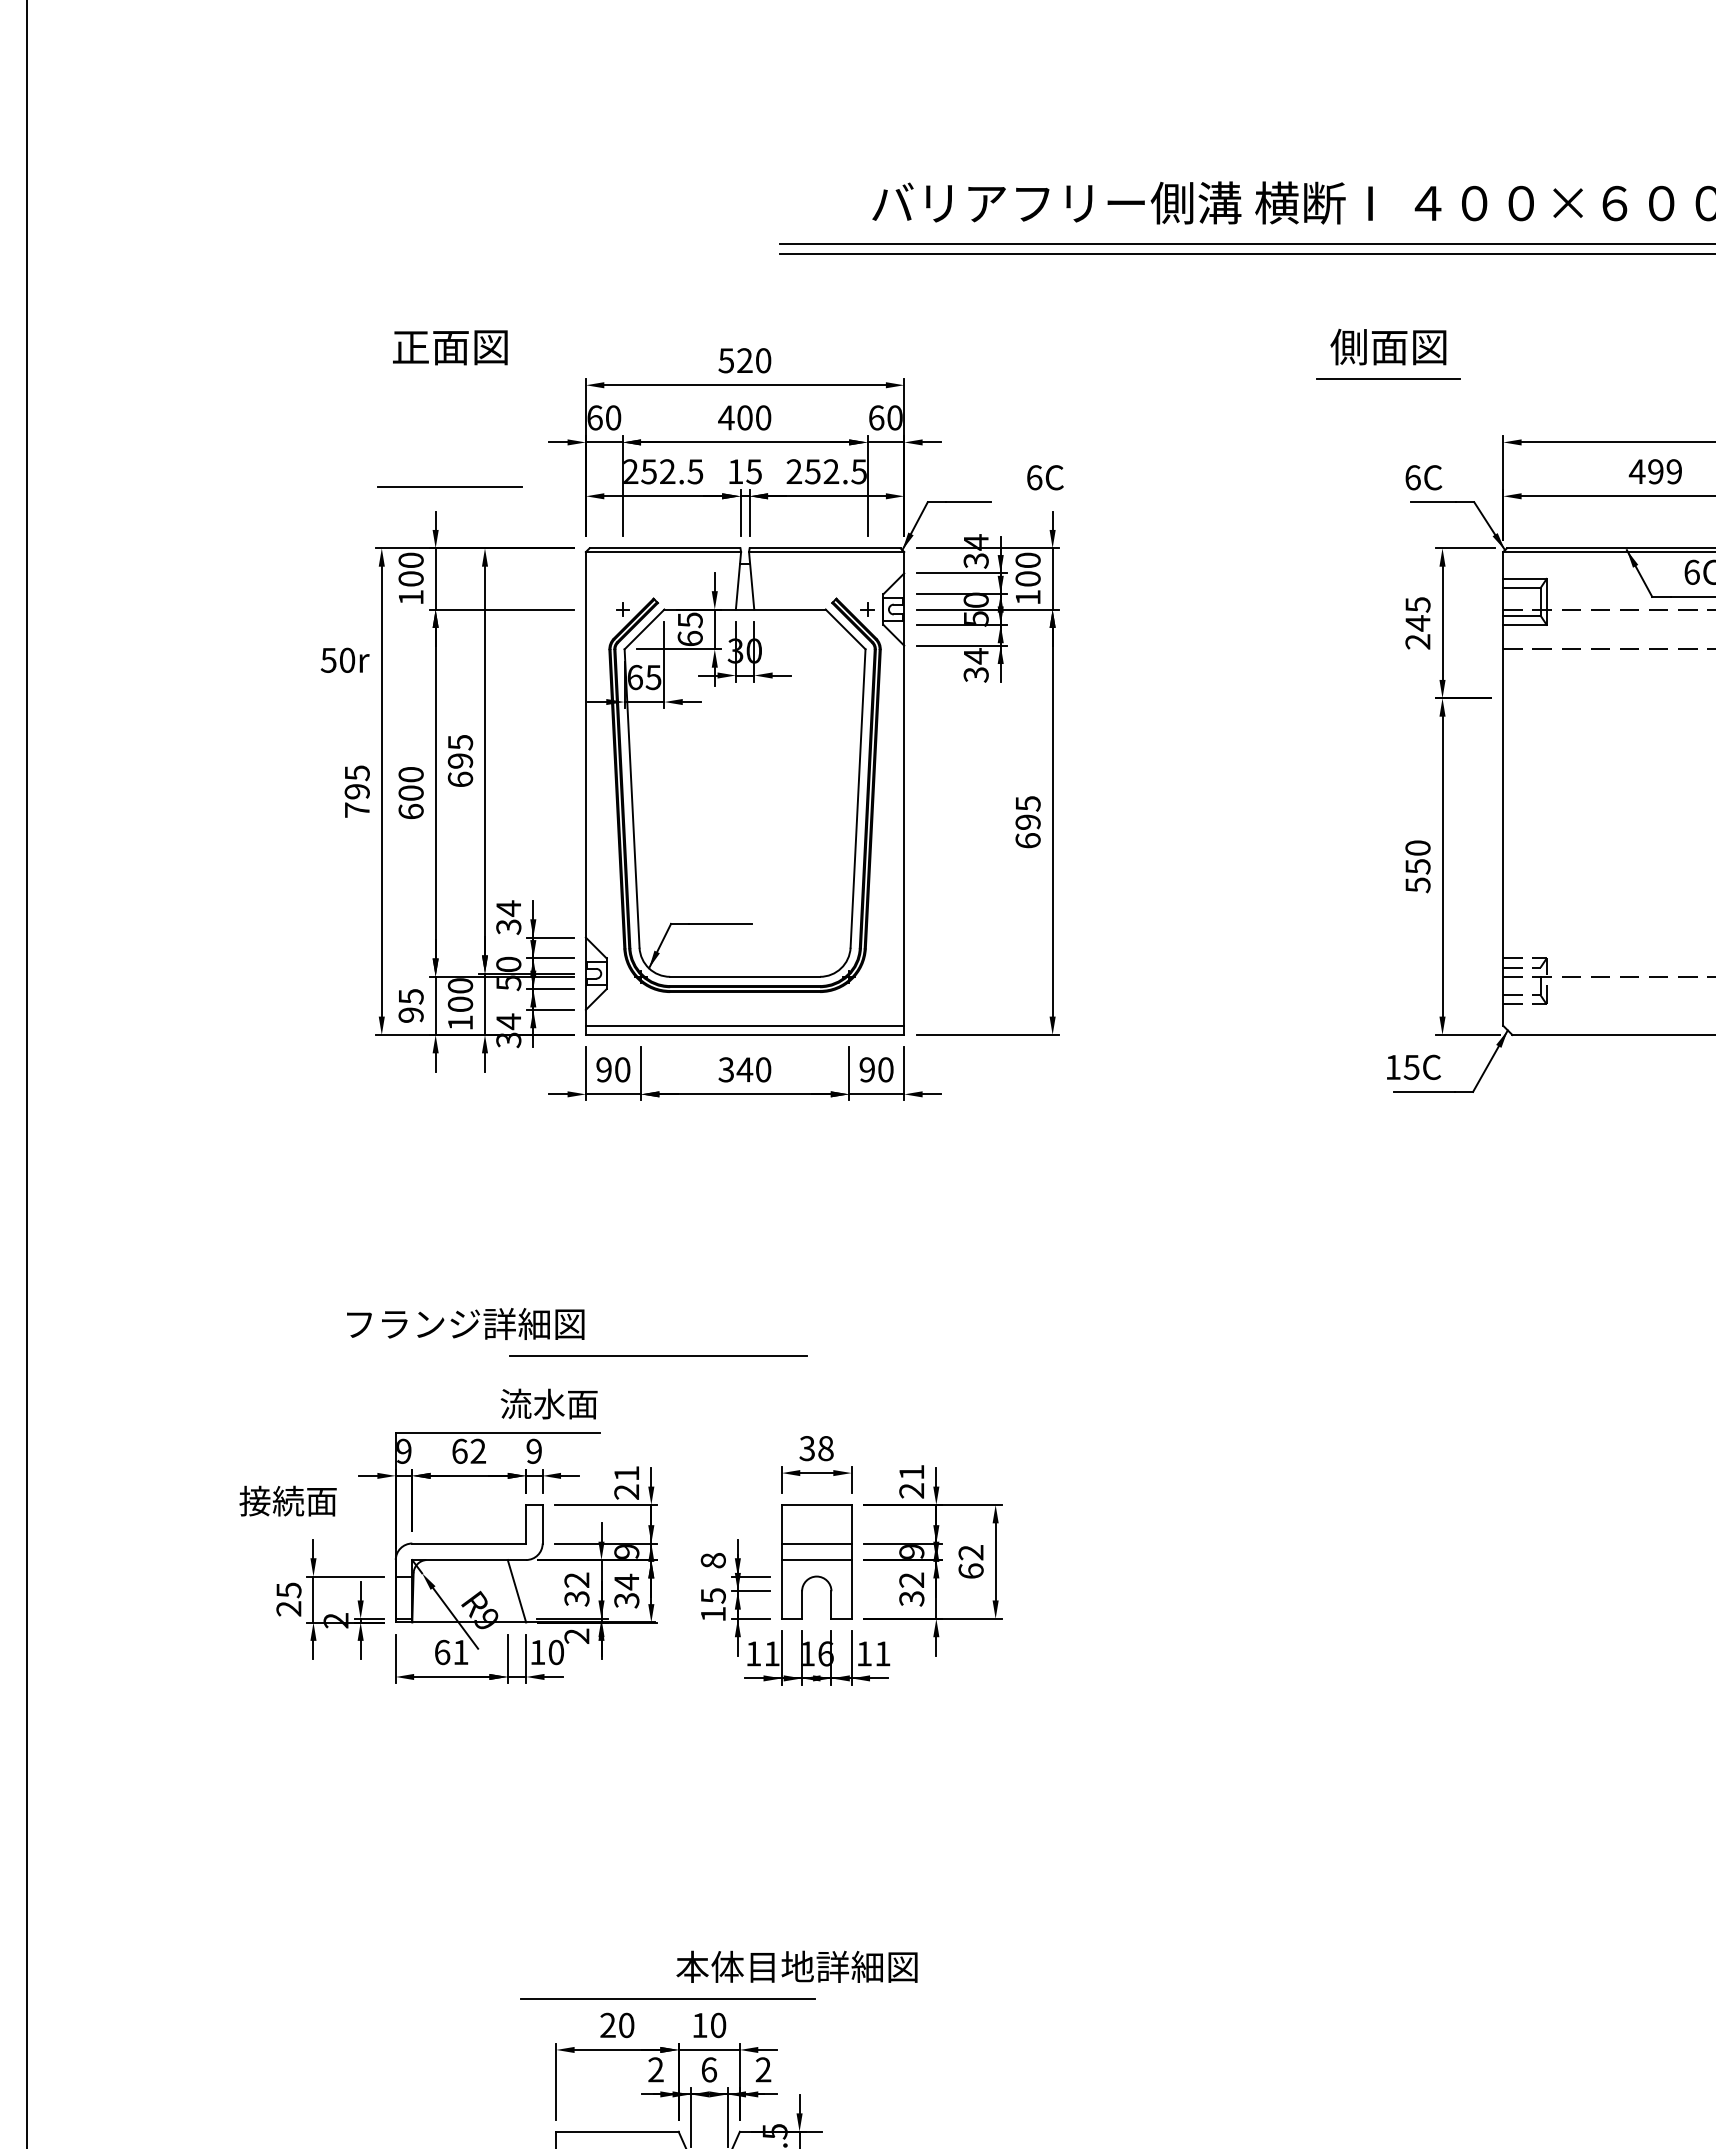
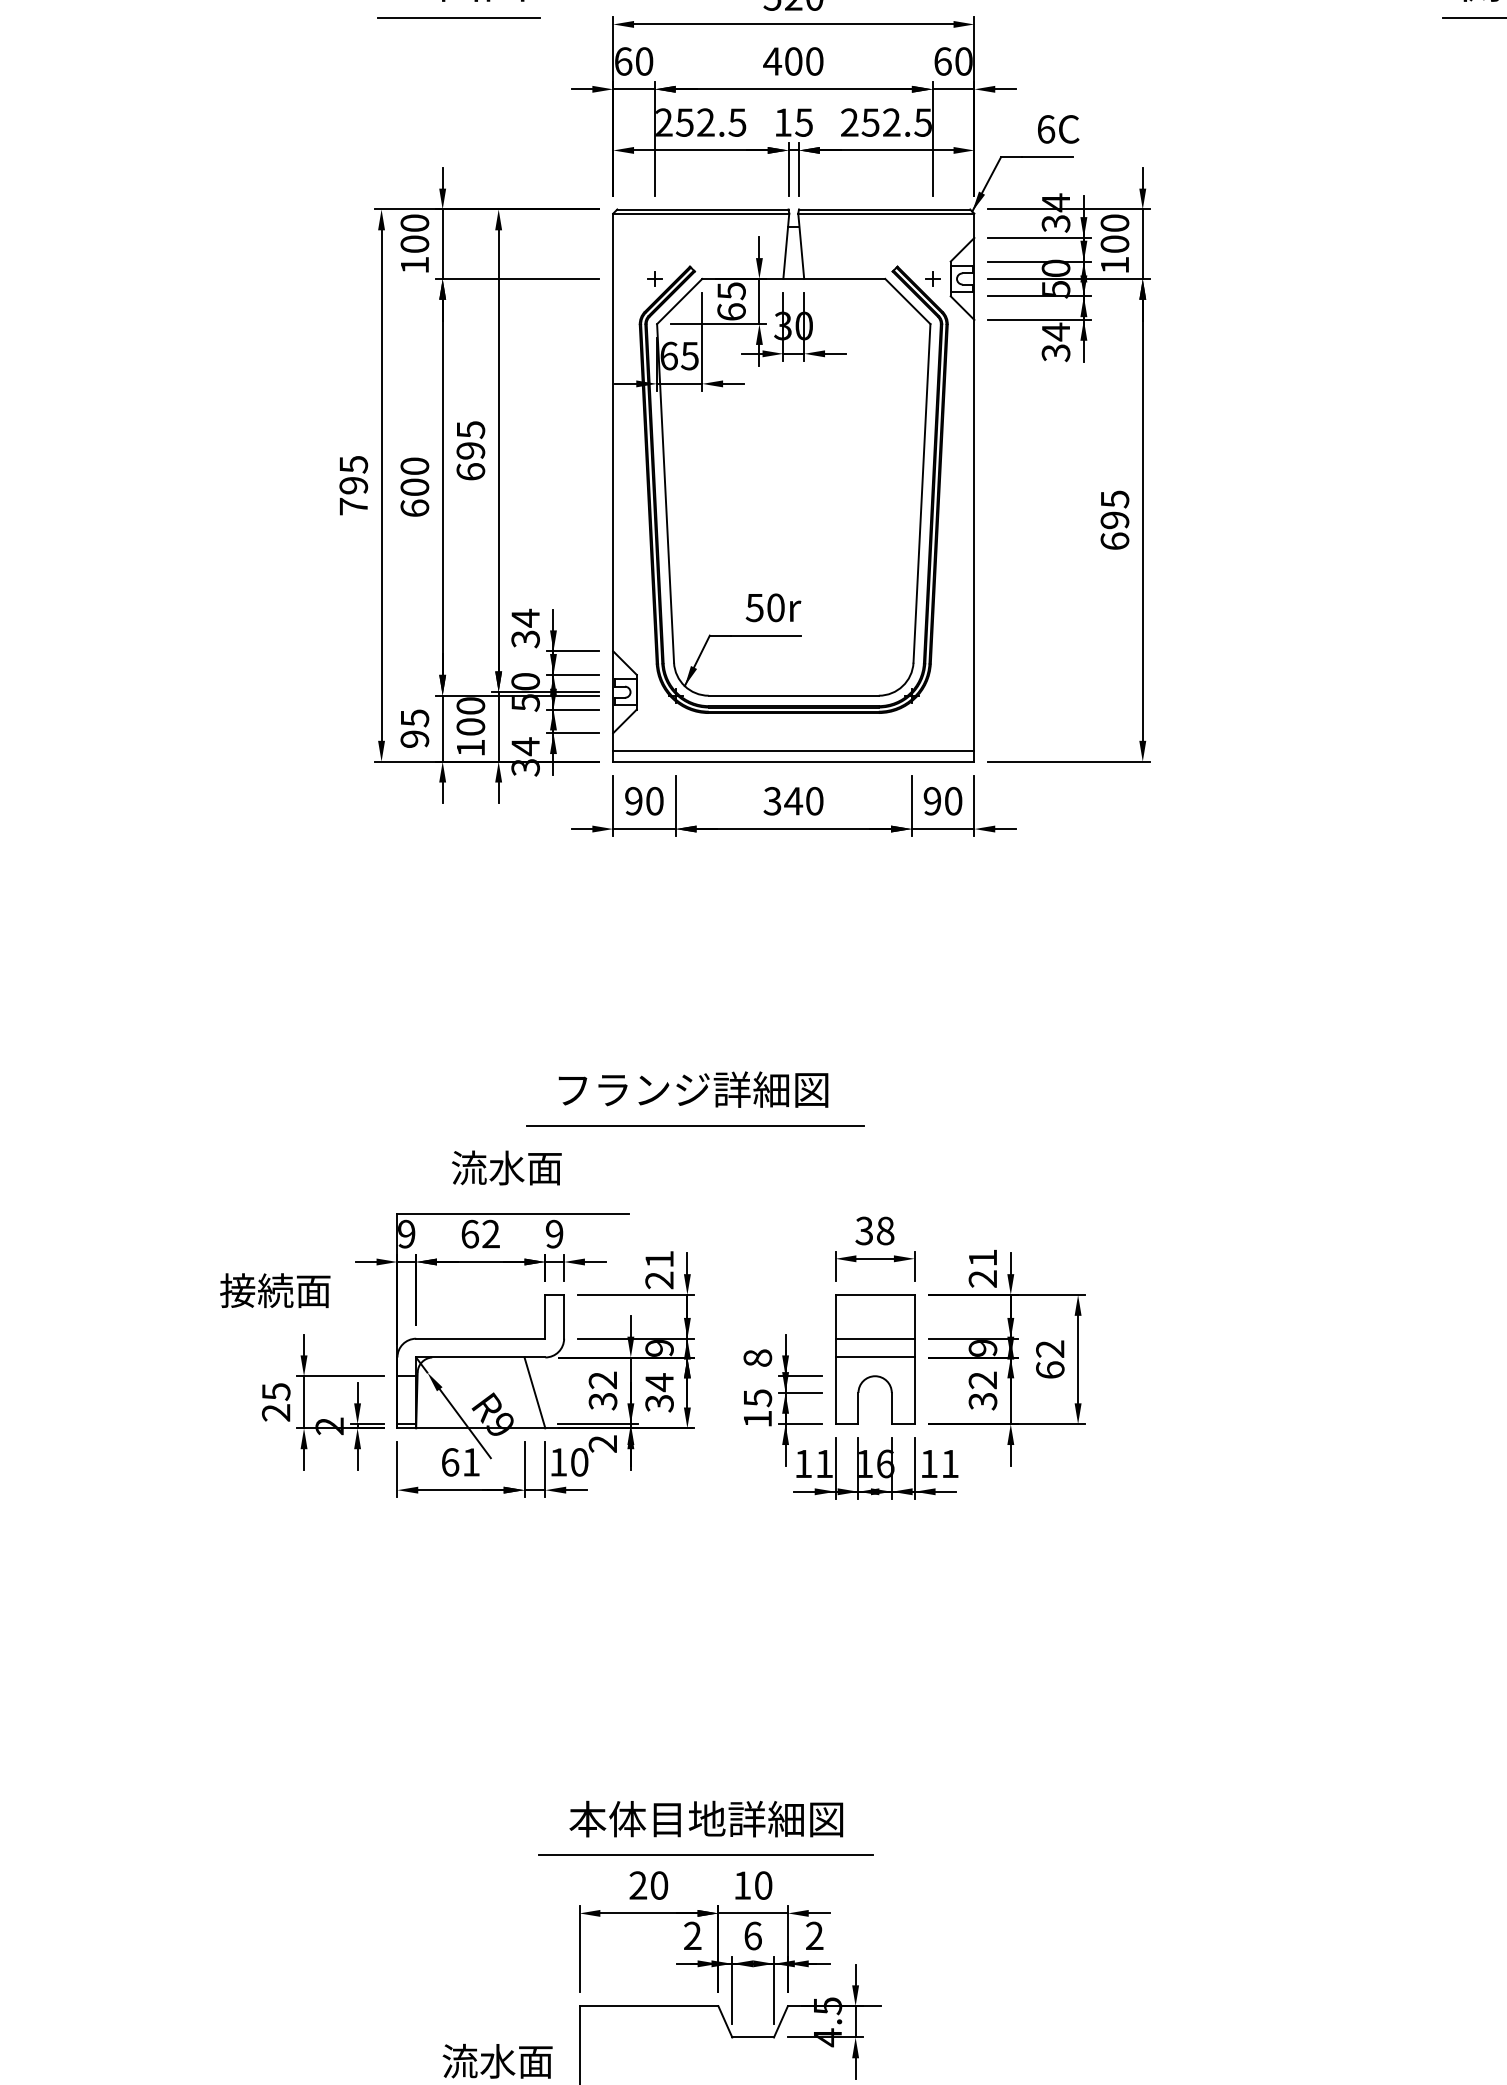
text: (1045, 477) -> (1058, 129), moved
line: (449, 486) -> (458, 16), moved
text: (344, 659) -> (772, 606), moved
text: (465, 1323) -> (693, 1089), moved
text: (548, 1403) -> (506, 1167), moved
text: (796, 1966) -> (705, 1818), moved

